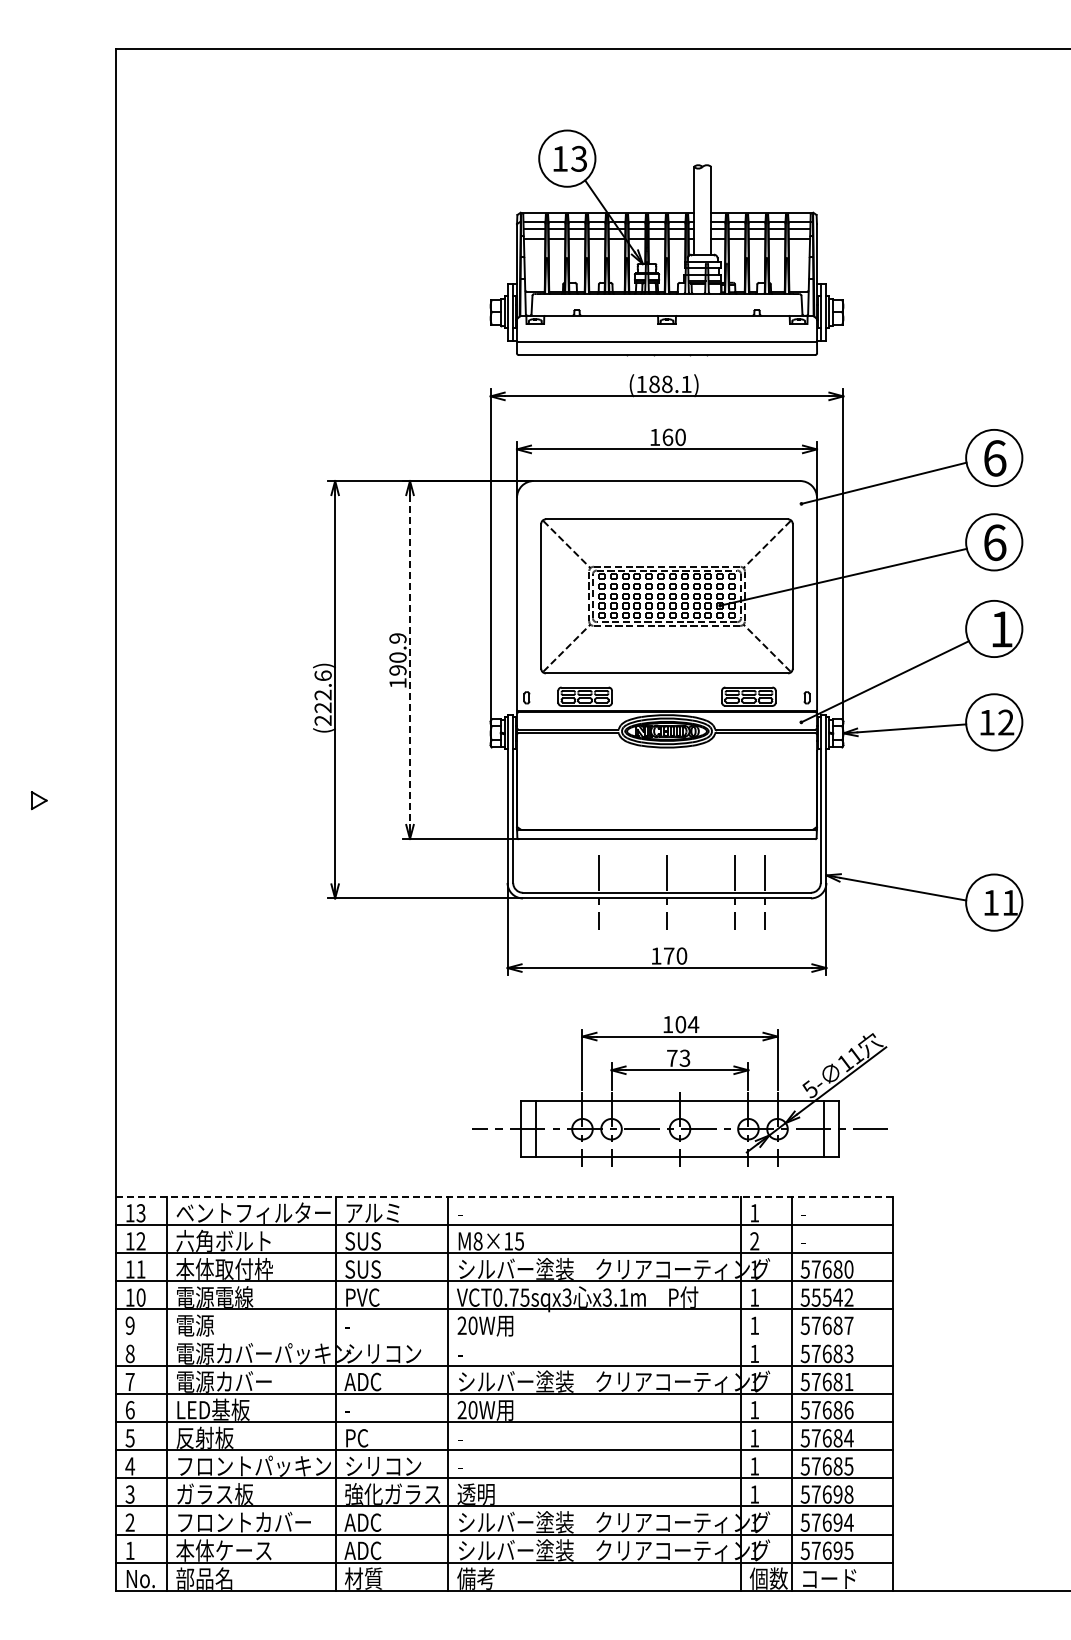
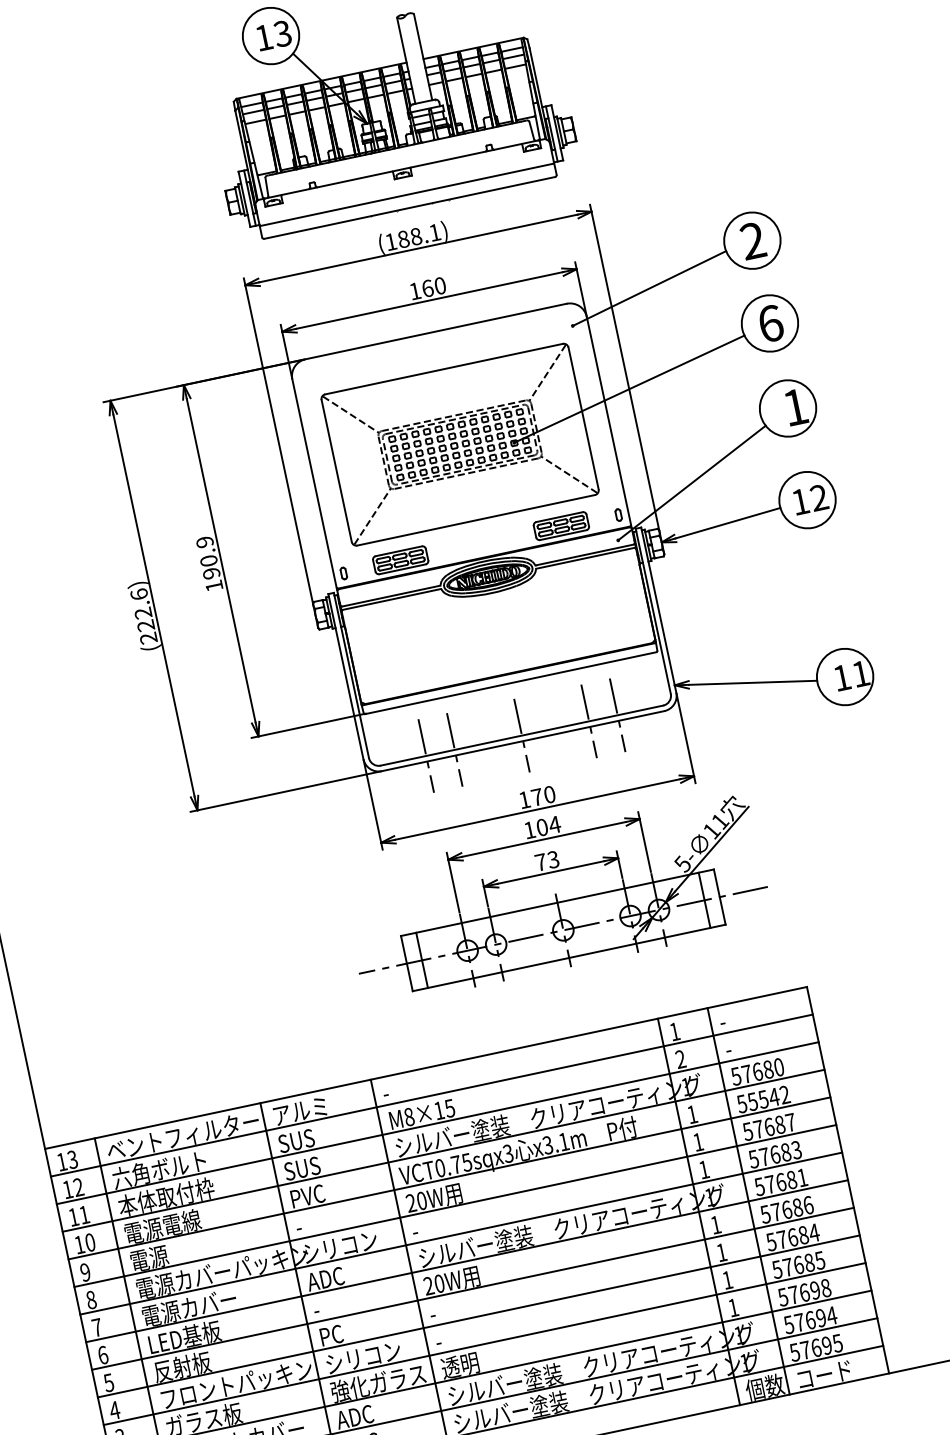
text: (994, 458) -> (752, 241), 6 -> 2
line: (410, 660) -> (221, 561), dashed -> solid
line: (569, 892) -> (426, 755), added
part: (679, 1091) -> (554, 893), moved
line: (505, 1196) -> (426, 1067), dashed -> solid
line: (504, 1337) -> (455, 1205), added

